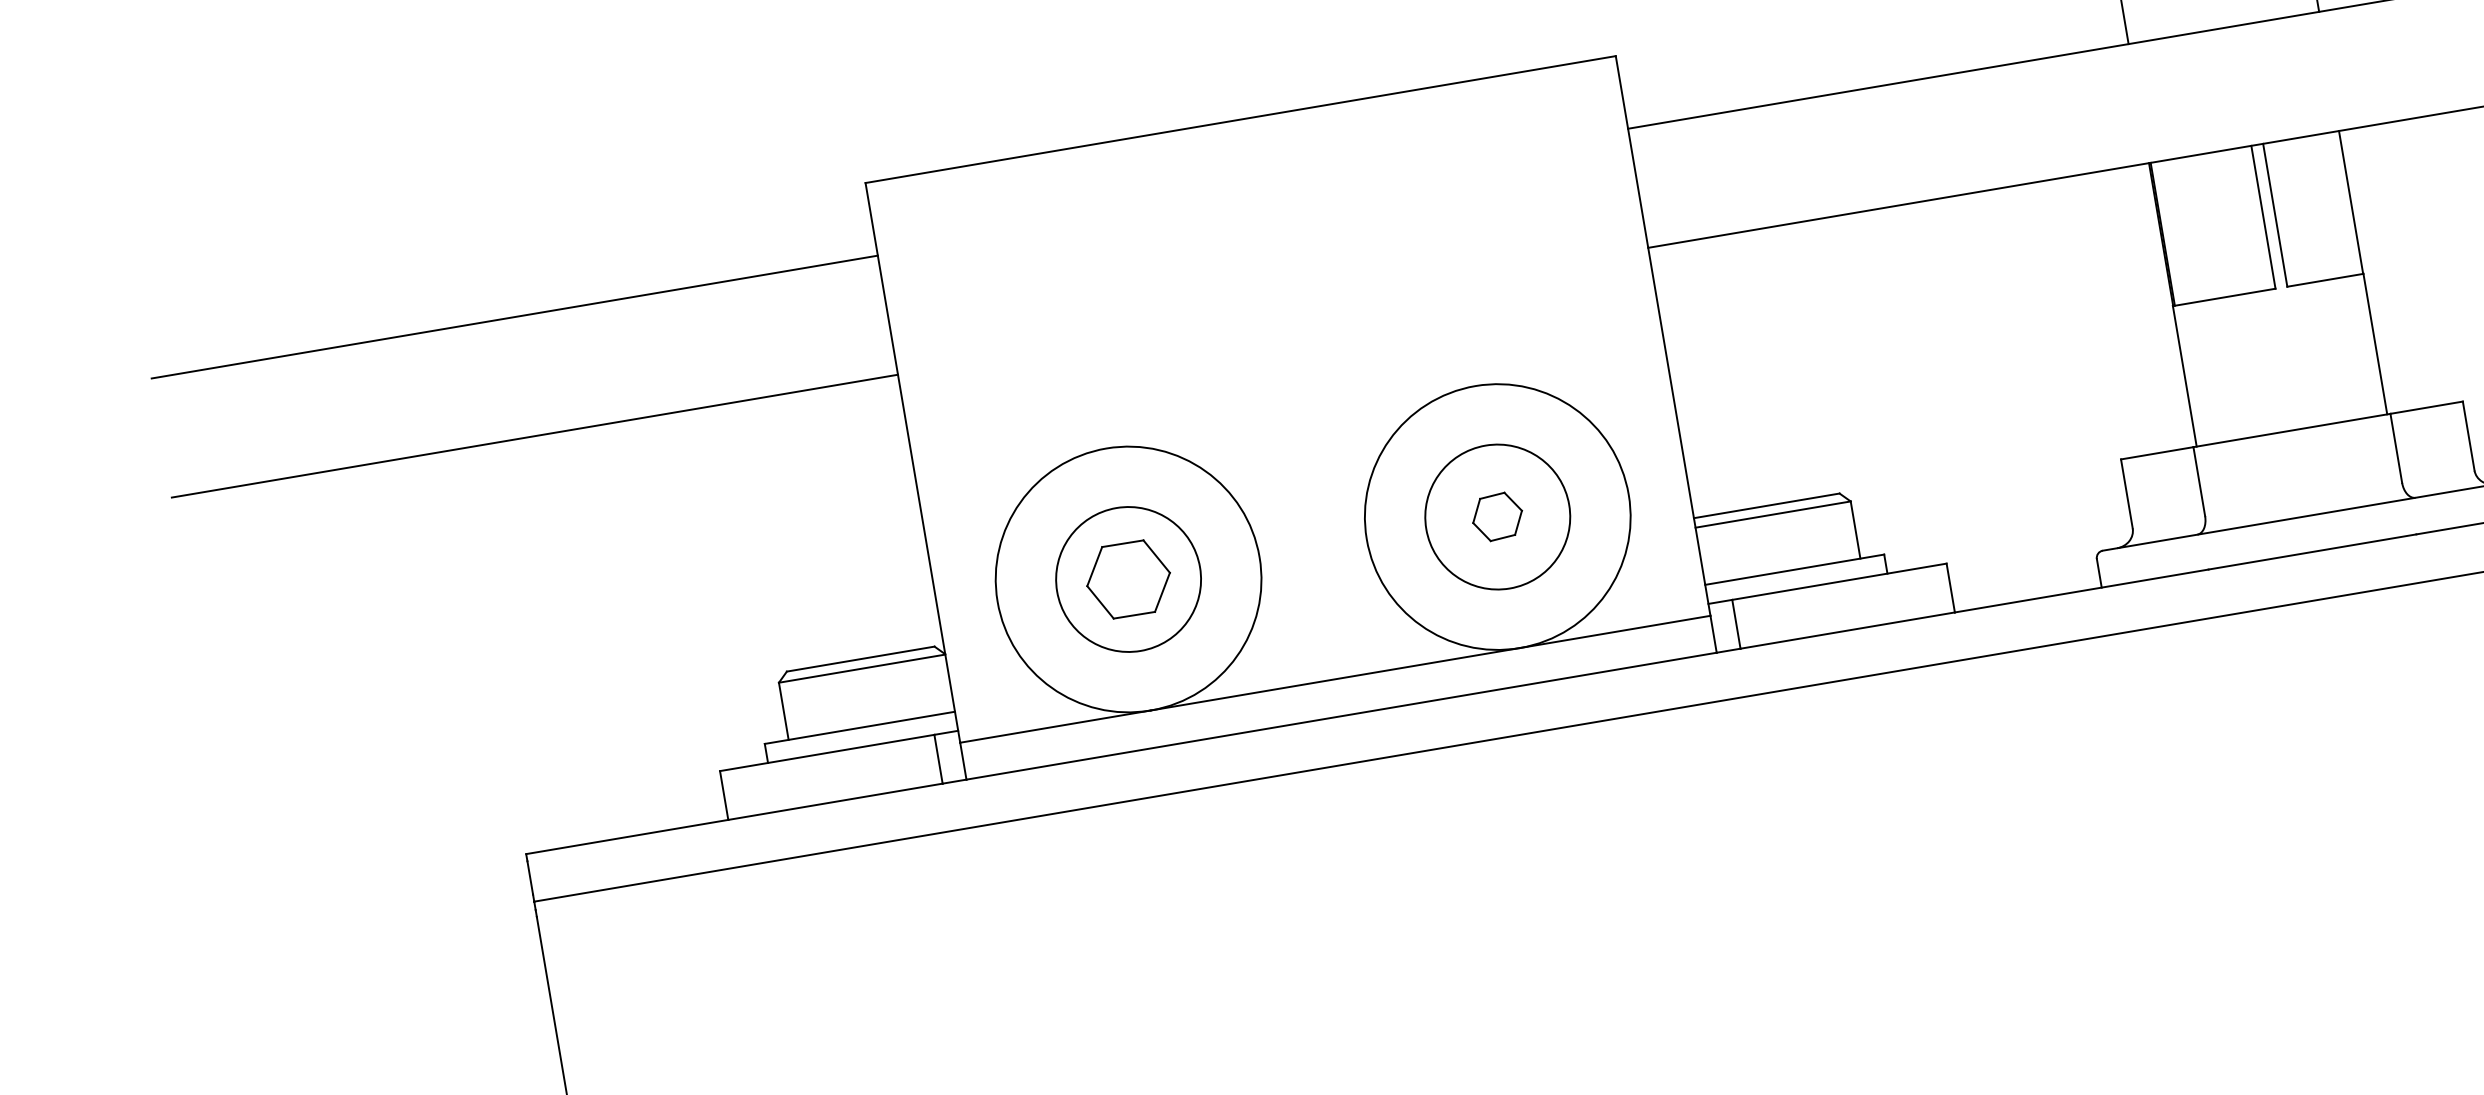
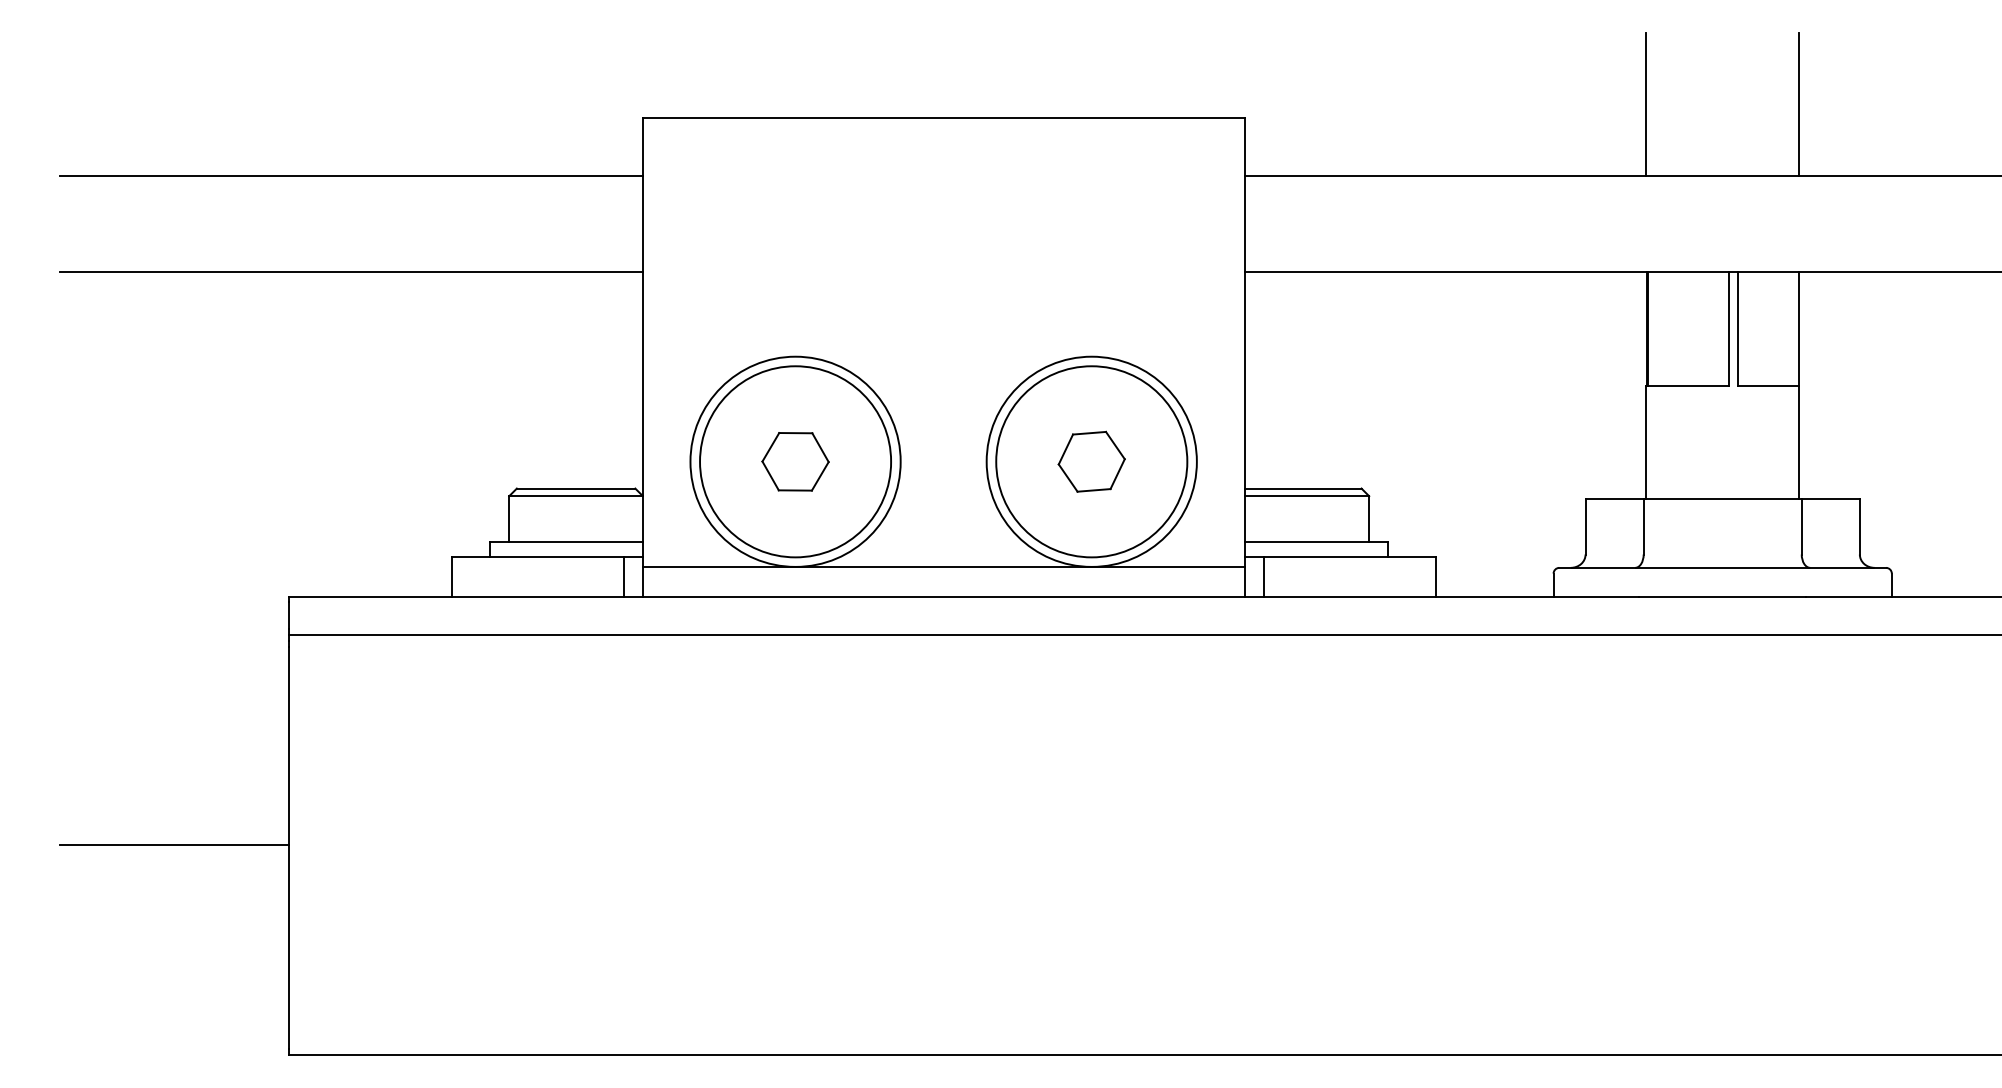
circle: (1497, 516) -> (1091, 461), size x1.67
part: (1497, 516) -> (1091, 461), size x1.67
circle: (1128, 579) -> (795, 461), size x1.67

